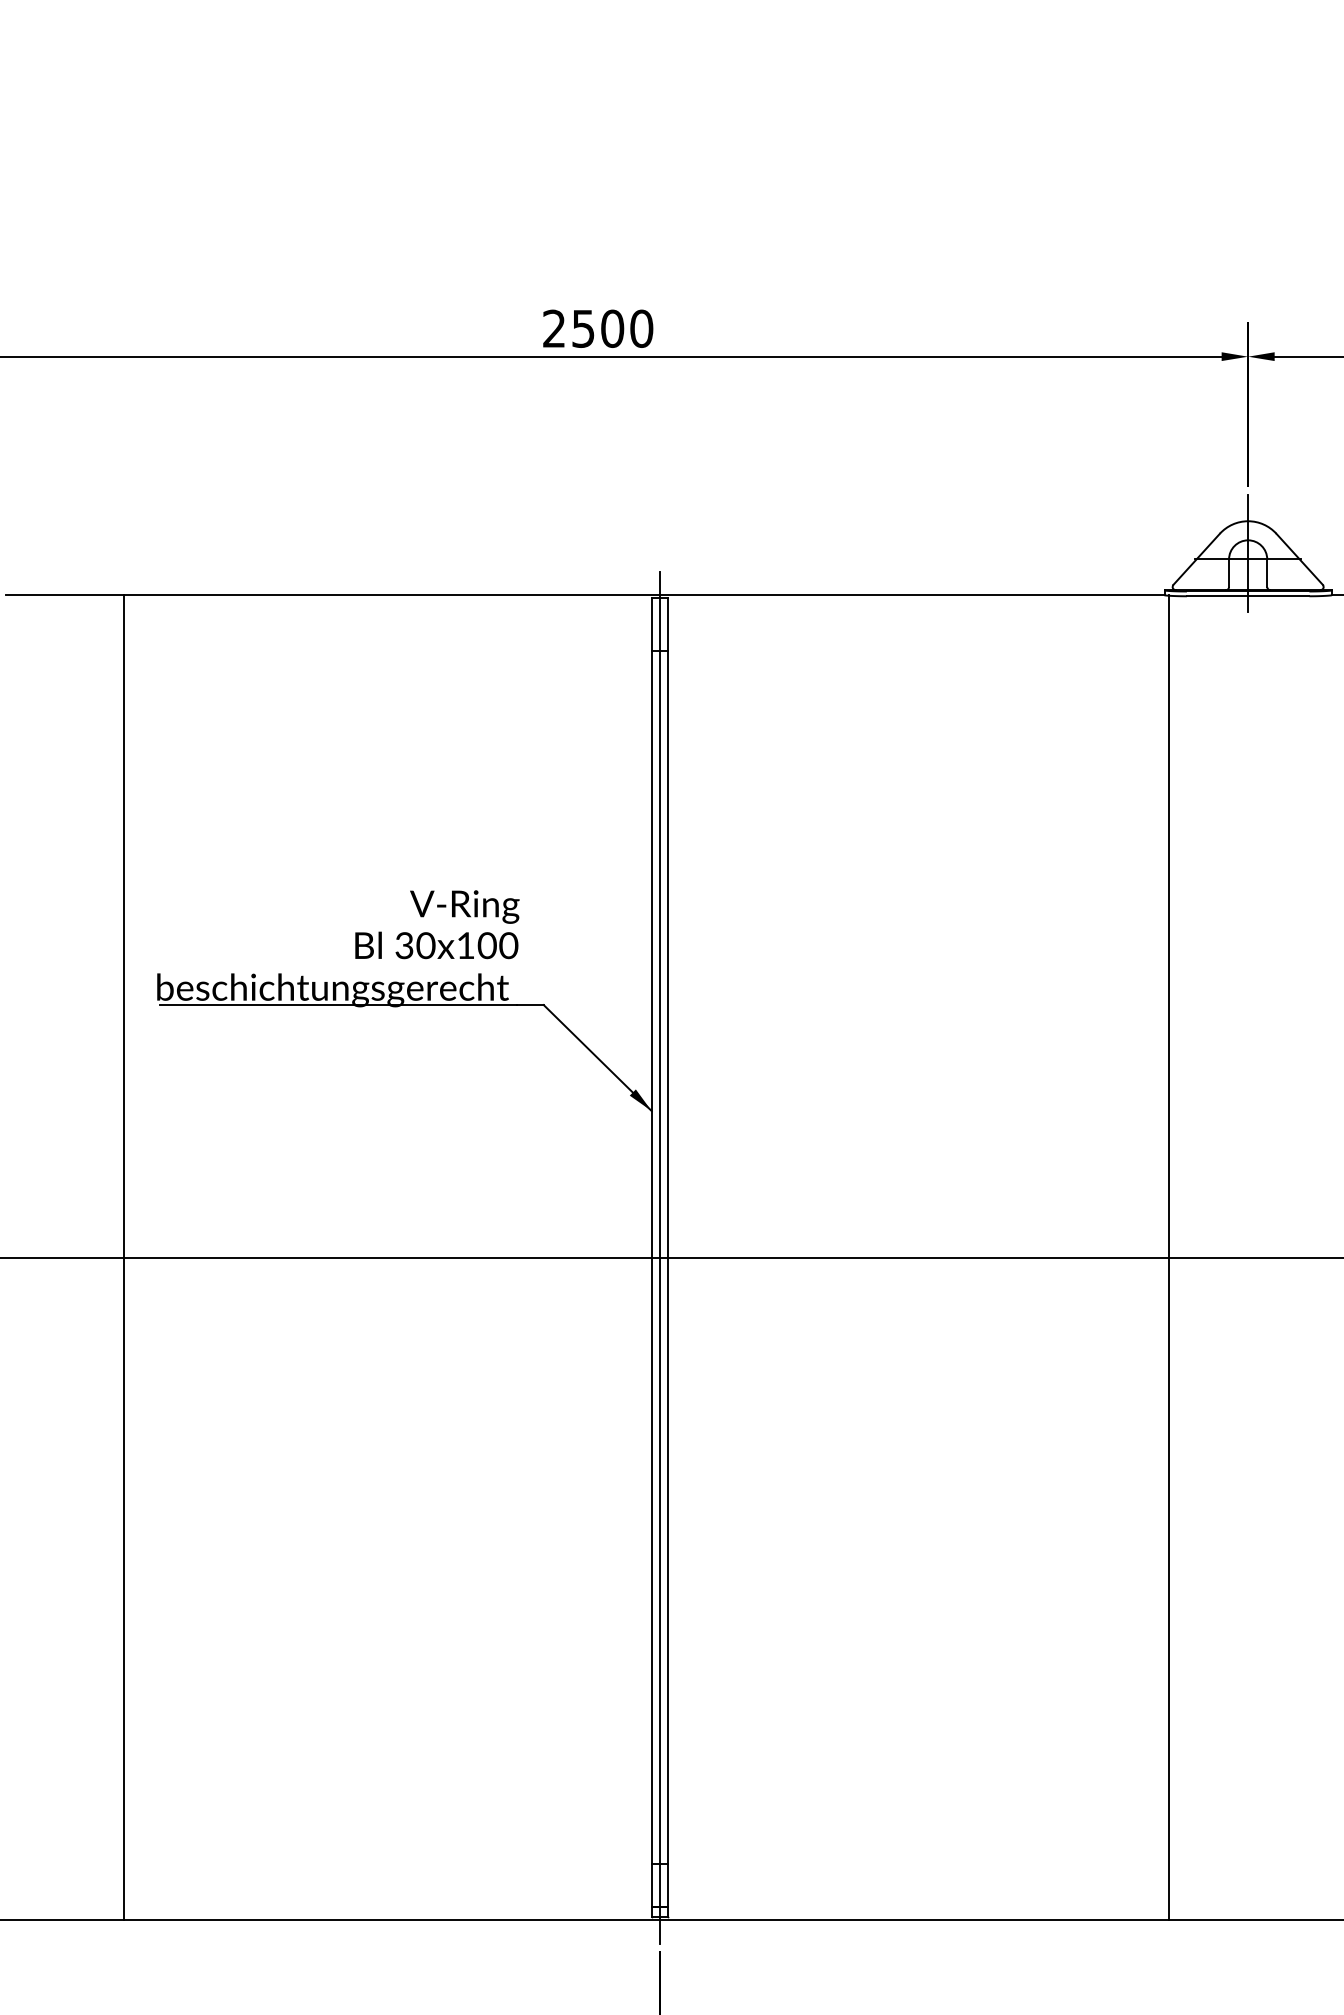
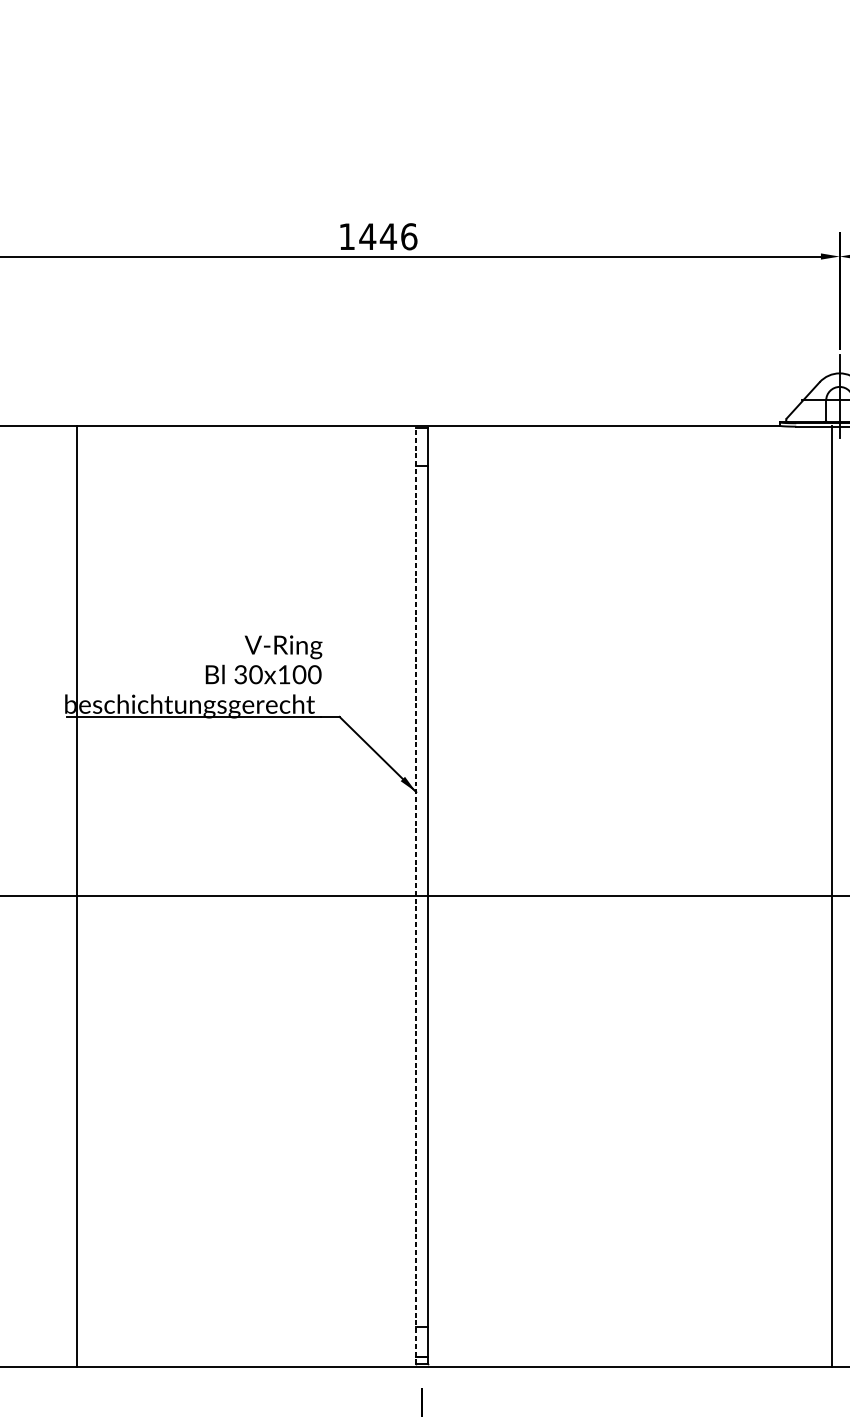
text: (598, 328) -> (378, 236), 2500 -> 1446
line: (124, 1257) -> (76, 896), moved
line: (651, 1257) -> (416, 896), solid -> dashed
line: (659, 1257) -> (421, 896), removed
line: (1168, 1257) -> (832, 896), moved

